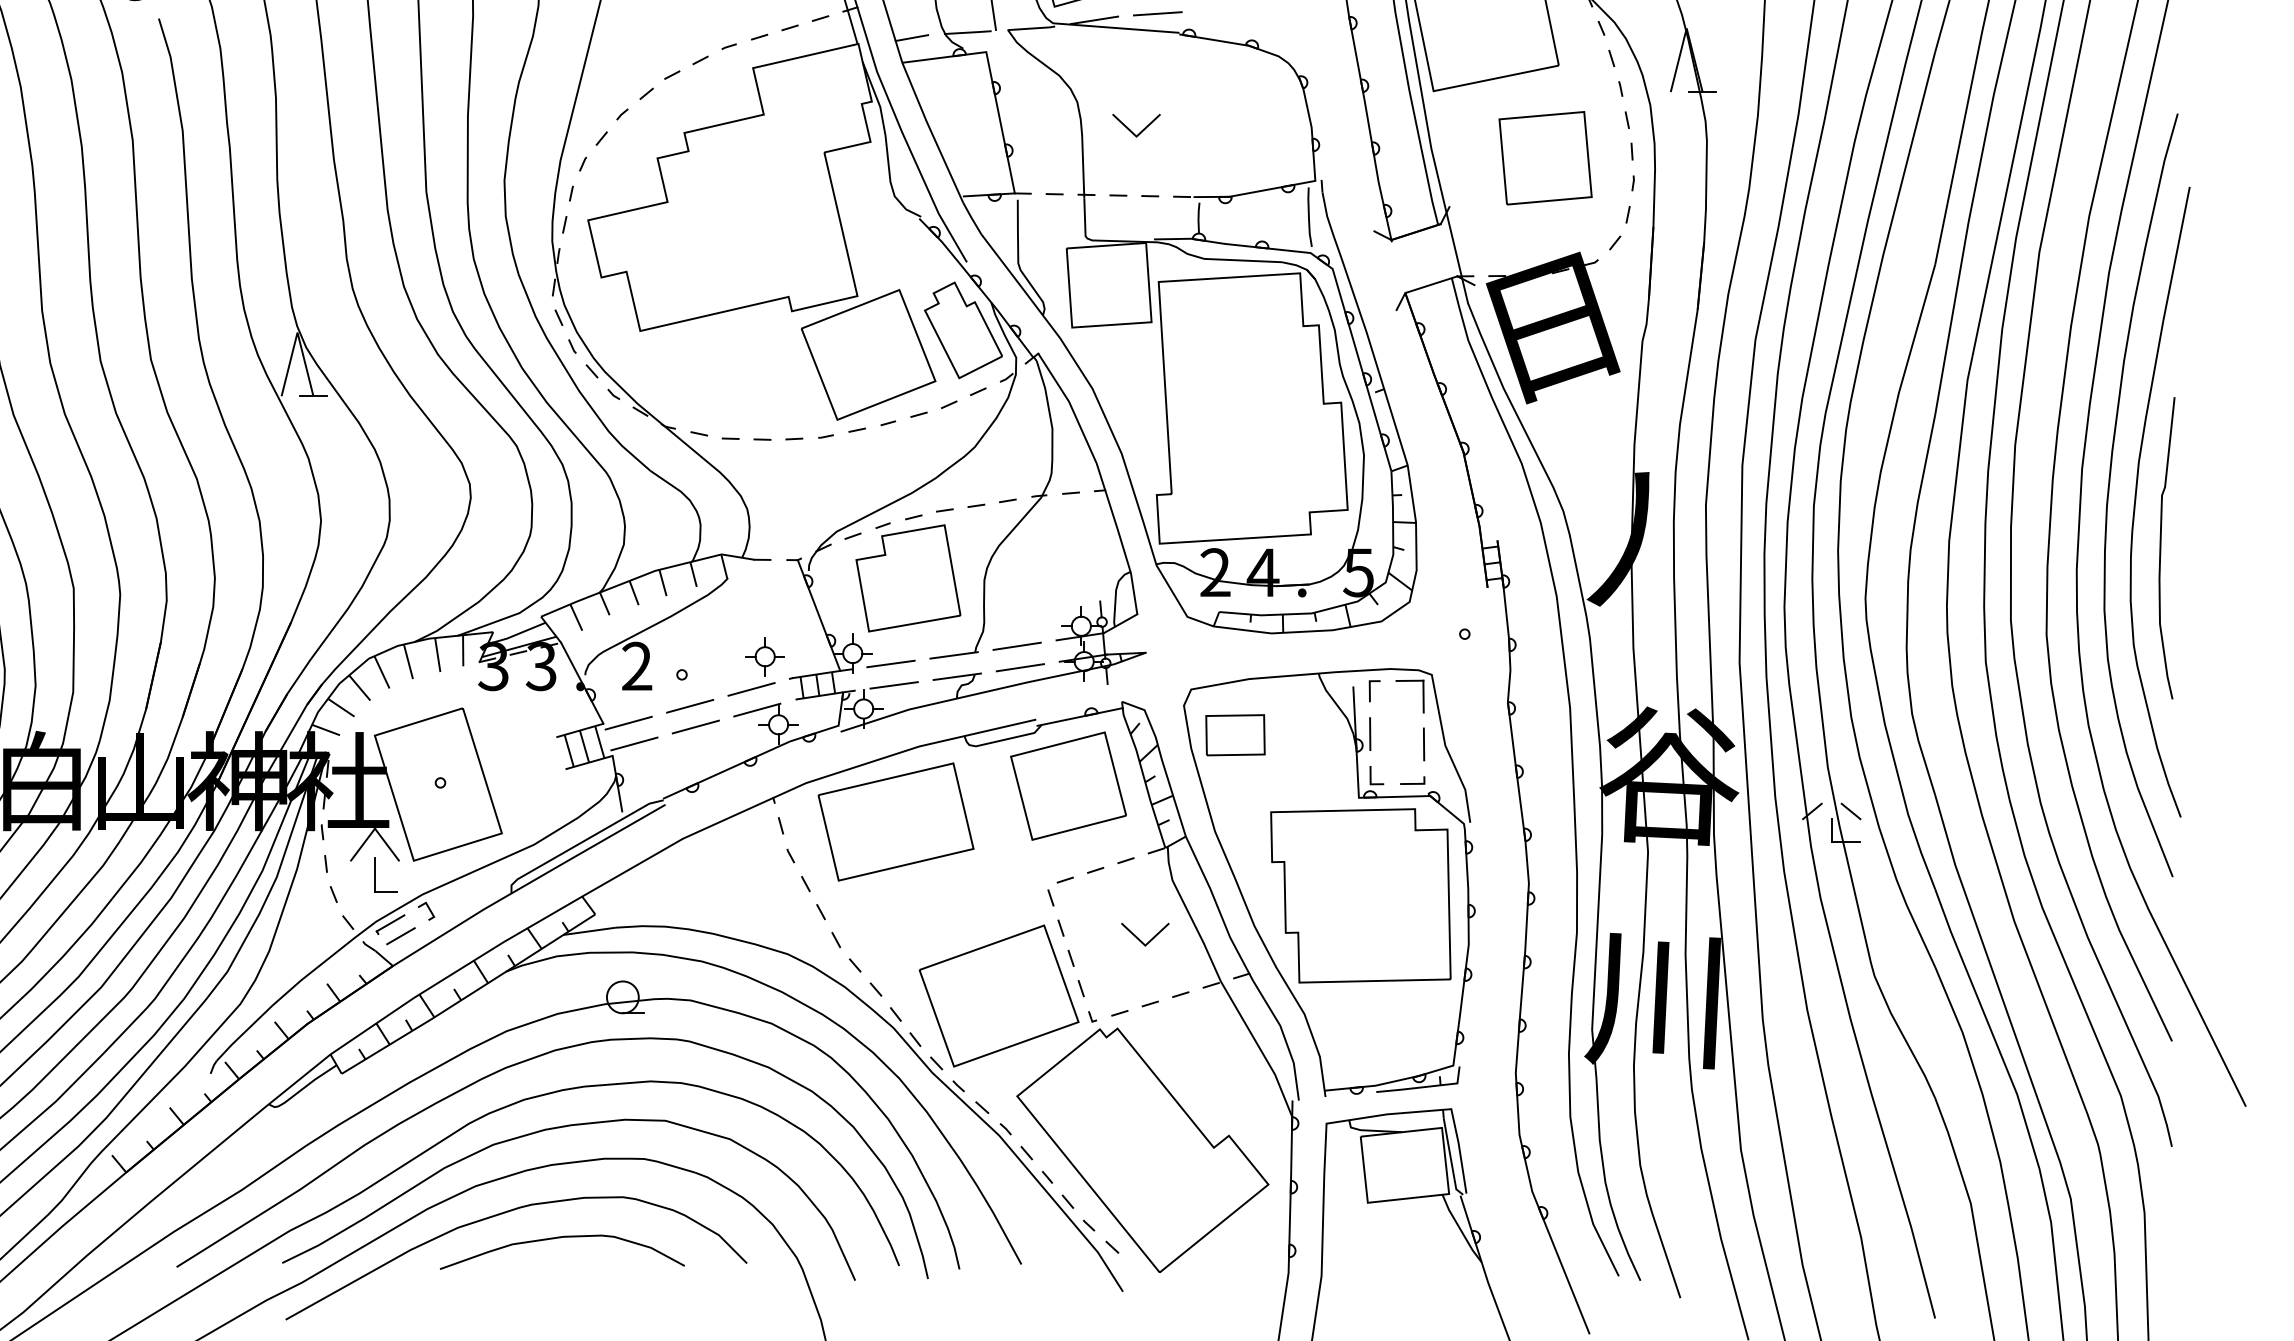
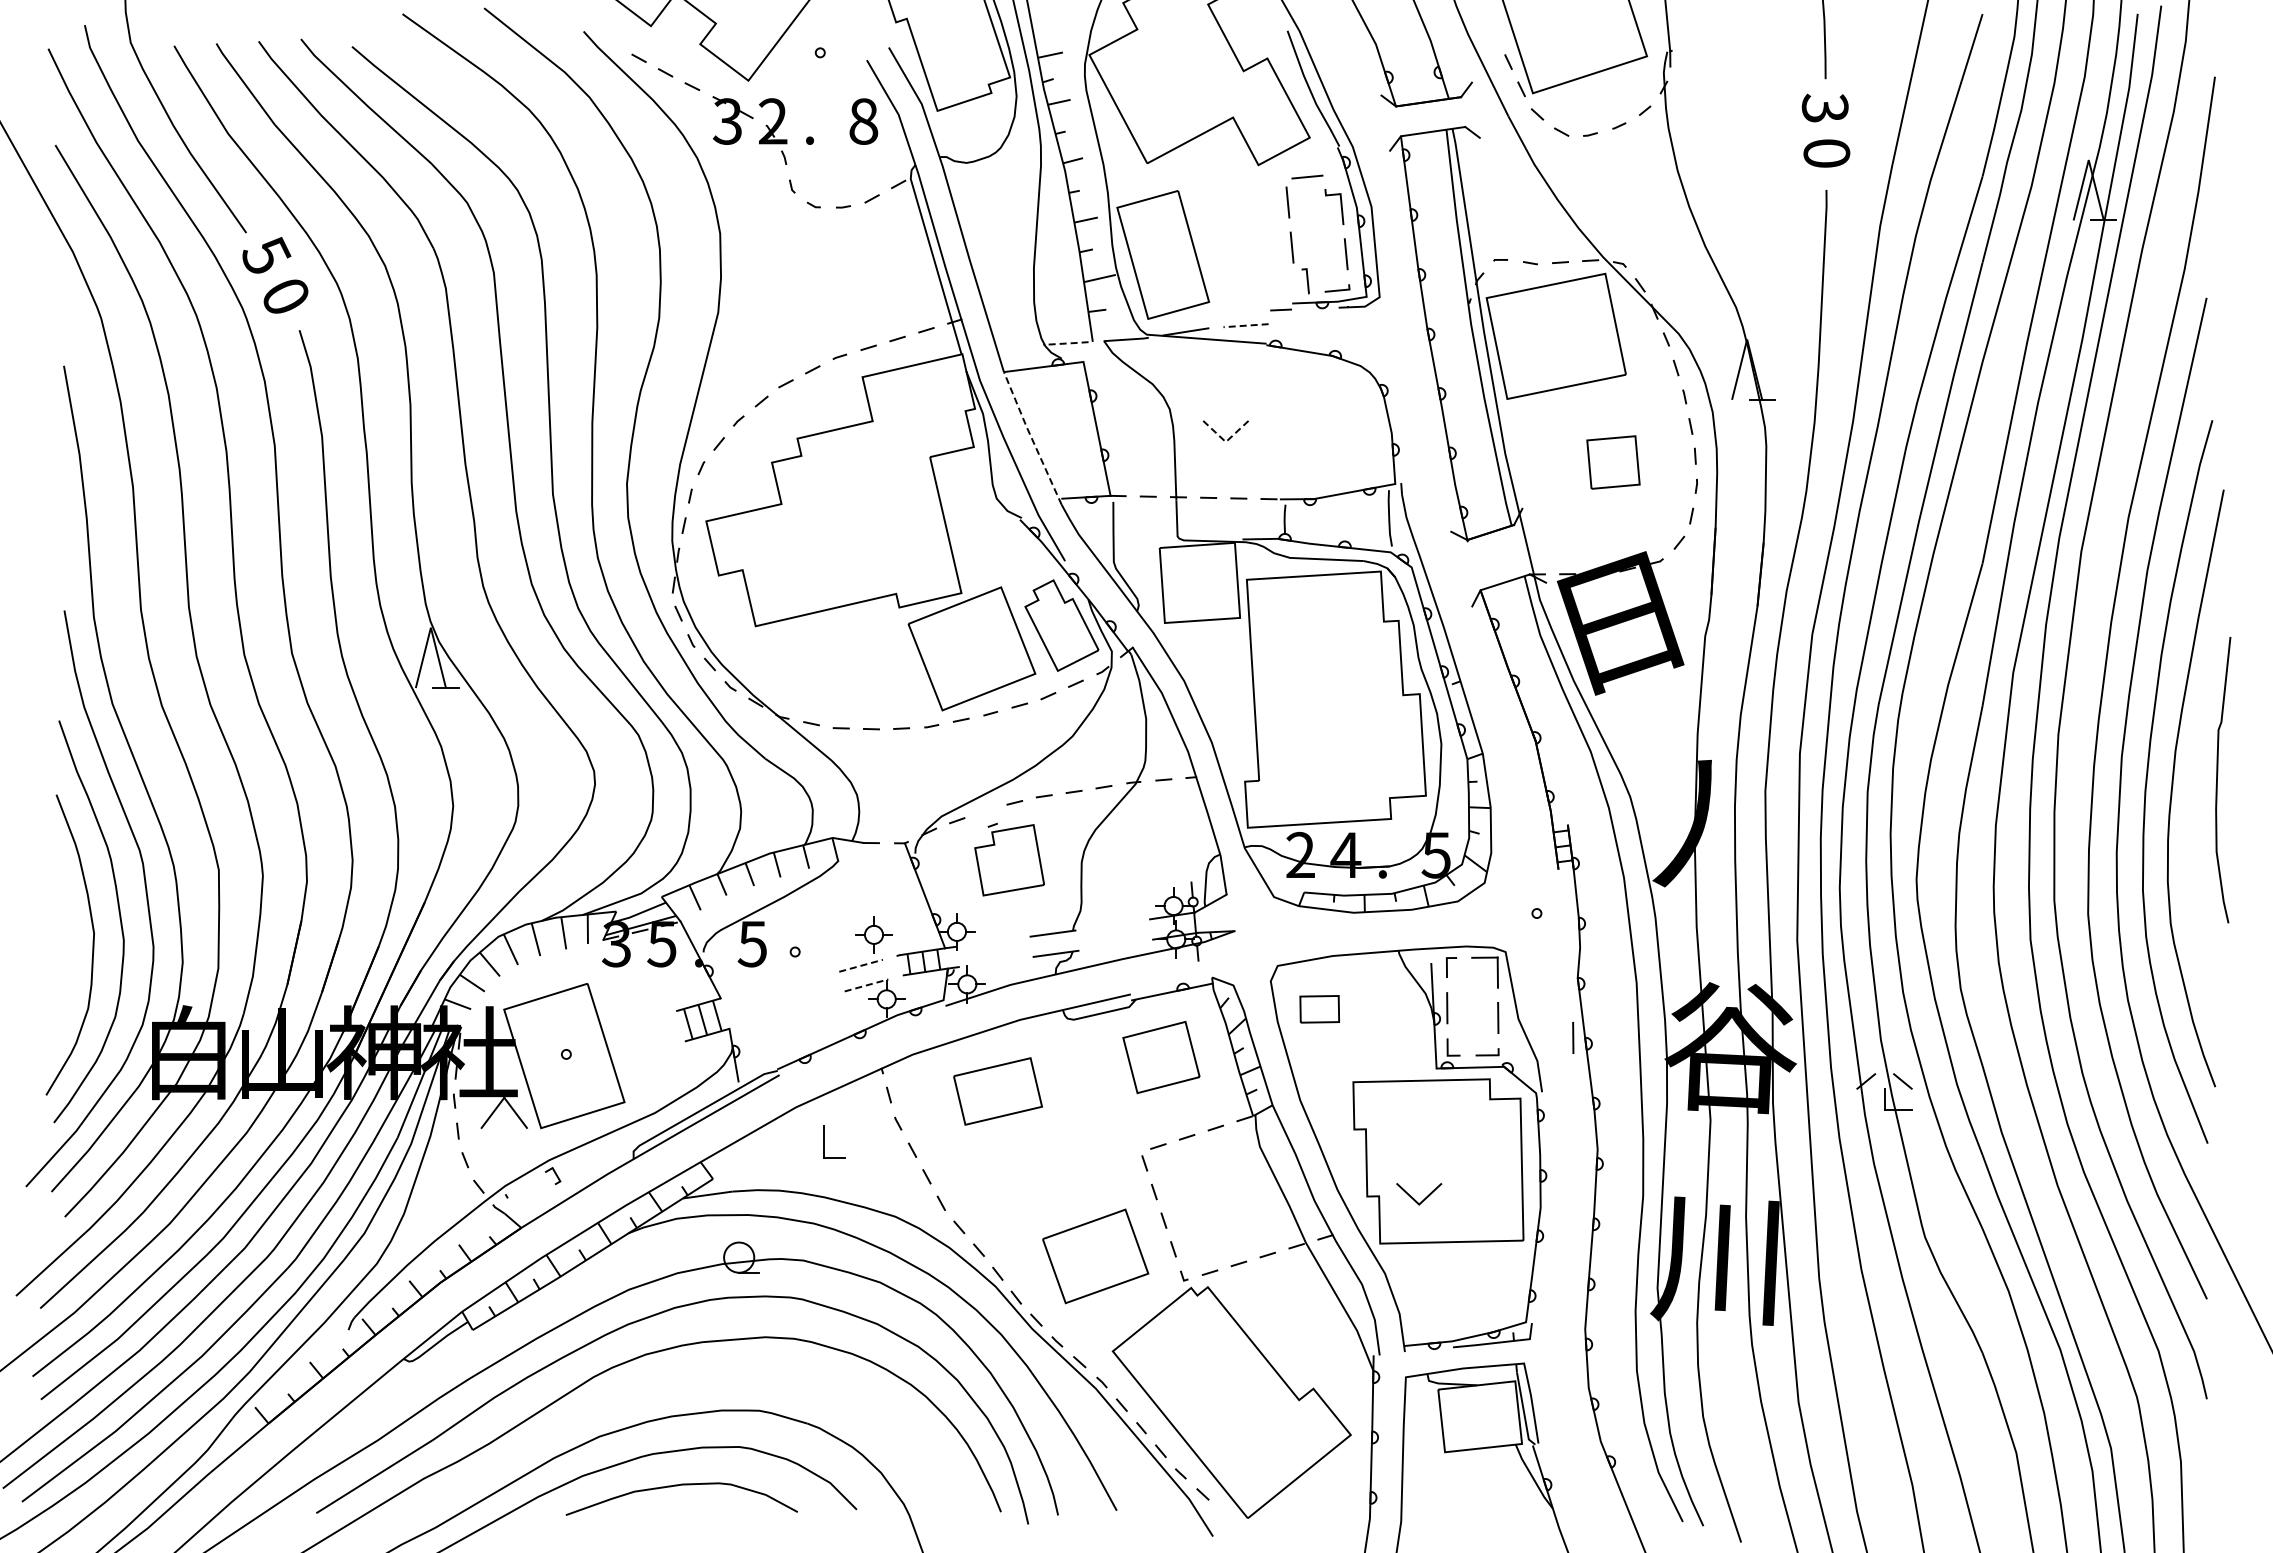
line: (1158, 13) -> (1246, 325), solid -> dashed
line: (968, 32) -> (1066, 343), solid -> dashed
line: (911, 37) -> (1012, 348), removed
line: (931, 132) -> (1031, 438), solid -> dashed
line: (1136, 137) -> (1225, 442), solid -> dashed
part: (1545, 158) -> (1613, 462), size x0.6
curve: (2160, 548) -> (2217, 780), moved
part: (908, 577) -> (1009, 859), size x0.7
line: (1016, 645) -> (1112, 924), removed
line: (890, 663) -> (992, 941), removed
text: (540, 665) -> (661, 943), 3 -> 5
text: (635, 665) -> (751, 943), 2 -> 5
line: (1020, 666) -> (1115, 944), removed
line: (893, 684) -> (995, 961), removed
line: (751, 689) -> (861, 965), solid -> dashed
line: (689, 705) -> (802, 981), removed
line: (757, 710) -> (866, 985), solid -> dashed
line: (628, 722) -> (744, 997), removed
line: (696, 727) -> (808, 1001), removed
part: (1235, 735) -> (1319, 1009), size x0.7
line: (633, 743) -> (749, 1017), removed
line: (1503, 765) -> (1573, 1037), added
part: (1068, 786) -> (1161, 1057), size x0.7
part: (895, 822) -> (997, 1091), size x0.6
part: (375, 874) -> (824, 1141), moved
line: (391, 923) -> (519, 1187), removed
line: (400, 936) -> (528, 1199), removed
line: (1140, 939) -> (1414, 1198), moved
part: (998, 996) -> (1095, 1256), size x0.7
curve: (556, 1129) -> (676, 1382), removed

